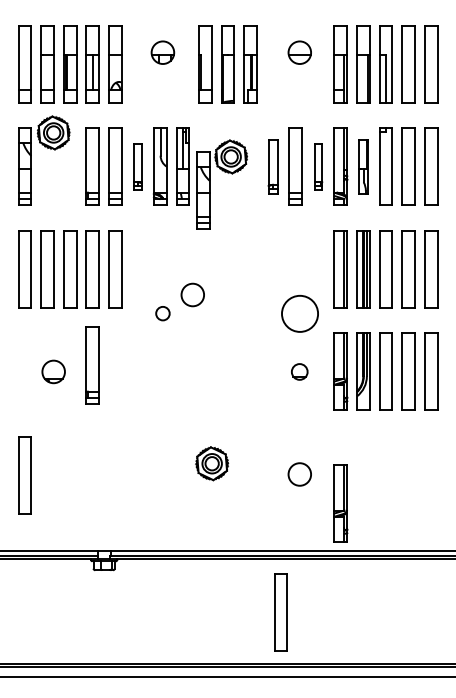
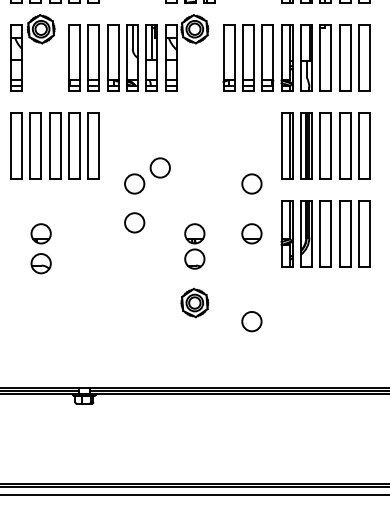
part: (137, 166) -> (112, 57), size x1.67
part: (272, 166) -> (228, 57), size x1.43
part: (318, 166) -> (267, 57), size x1.67
part: (363, 166) -> (306, 57), size x1.43
part: (210, 184) -> (177, 52), moved
circle: (162, 313) -> (134, 183), size x1.67
circle: (299, 313) -> (251, 183), size x0.62
circle: (162, 359) -> (134, 223), added
part: (92, 365) -> (74, 228), removed
part: (299, 371) -> (251, 233), size x1.43
part: (233, 386) -> (195, 246), added
part: (53, 406) -> (41, 263), added
part: (212, 463) -> (195, 302), moved
part: (24, 475) -> (16, 322), removed
part: (340, 503) -> (286, 346), removed
part: (280, 612) -> (235, 439), removed

